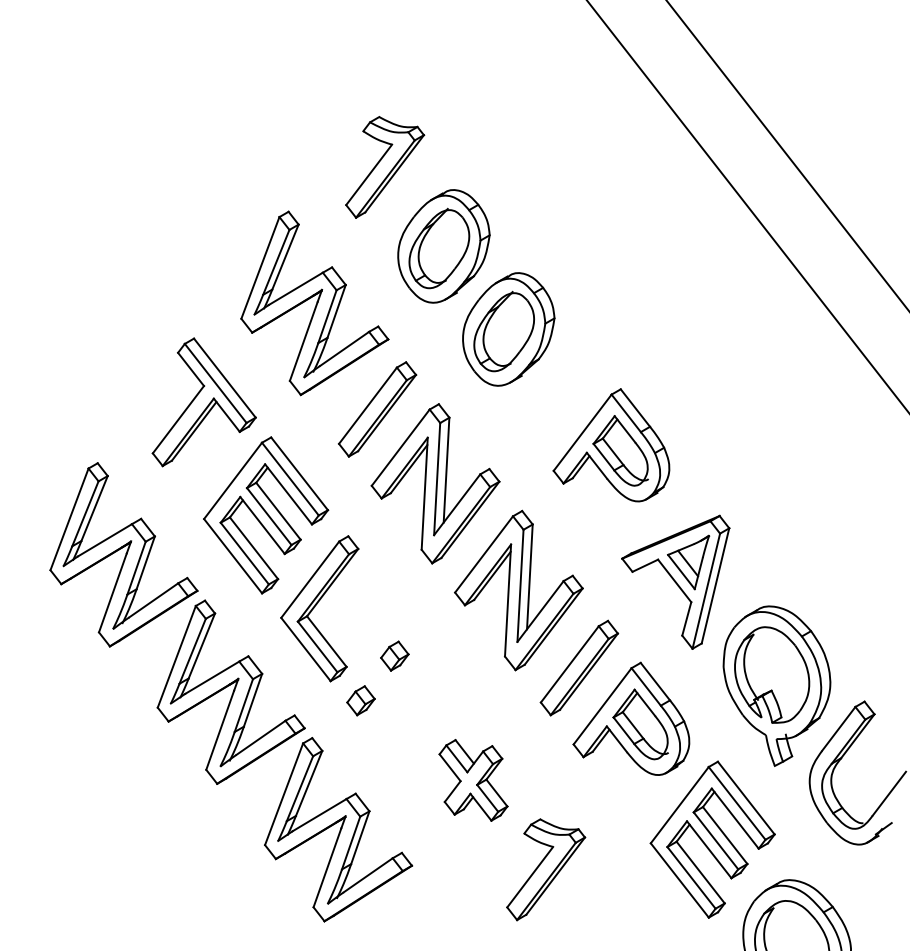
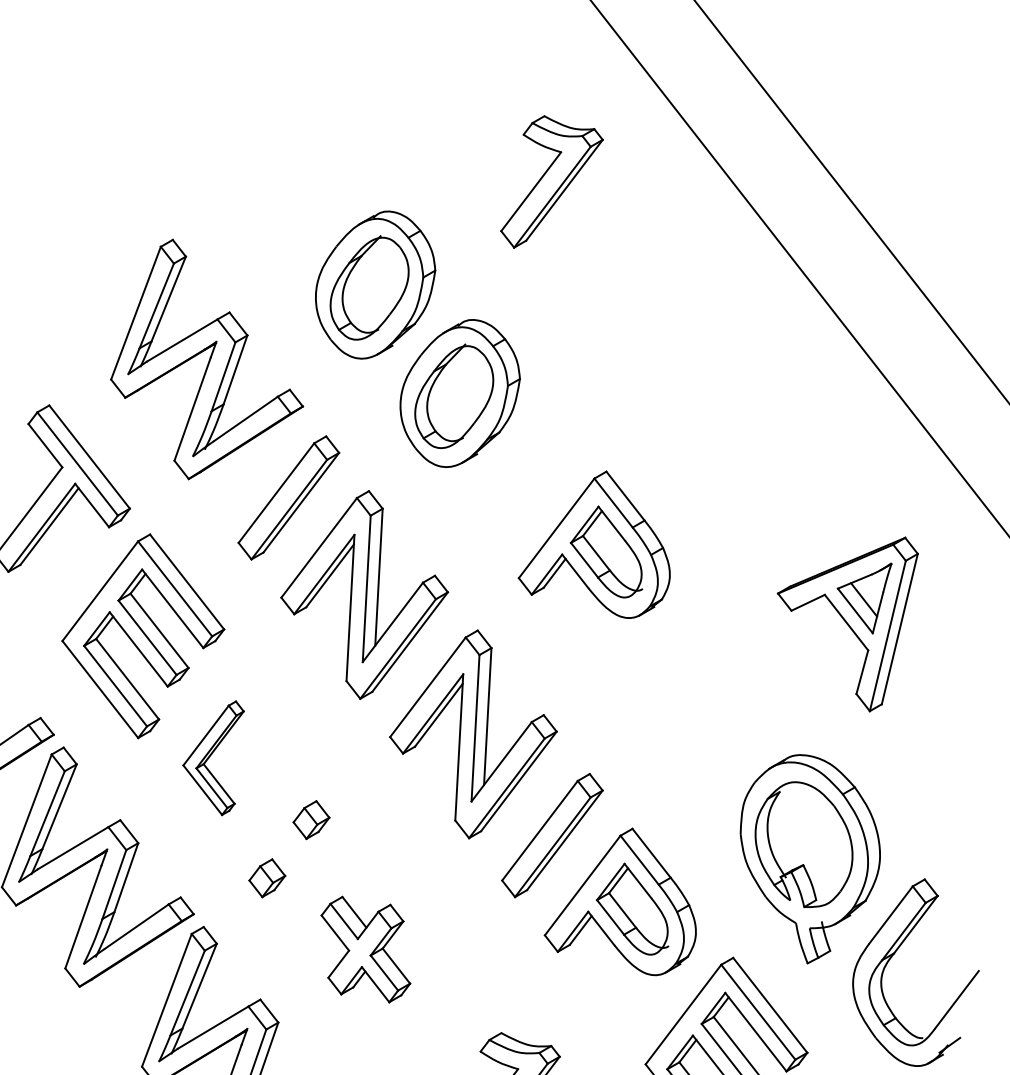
part: (385, 167) -> (552, 182), moved
part: (675, 581) -> (847, 623), moved
part: (319, 608) -> (213, 757), size x0.6
part: (473, 780) -> (365, 949), moved

